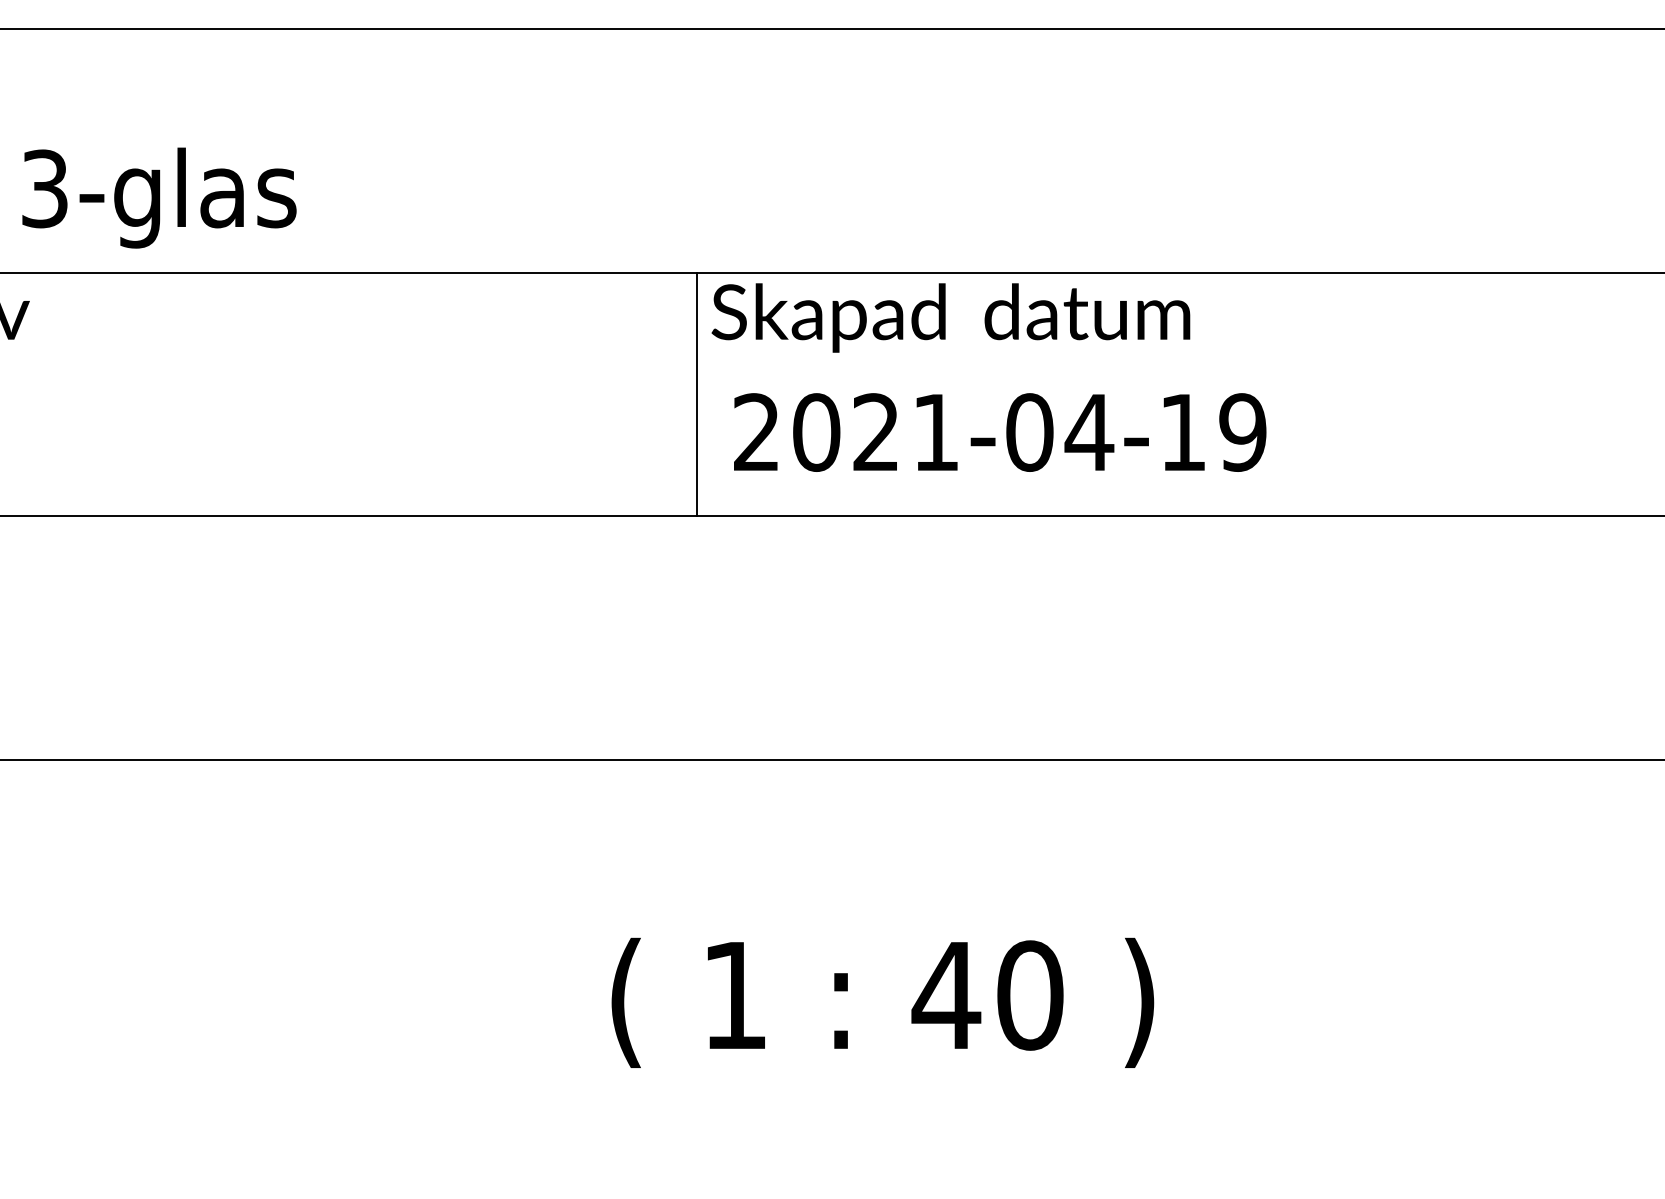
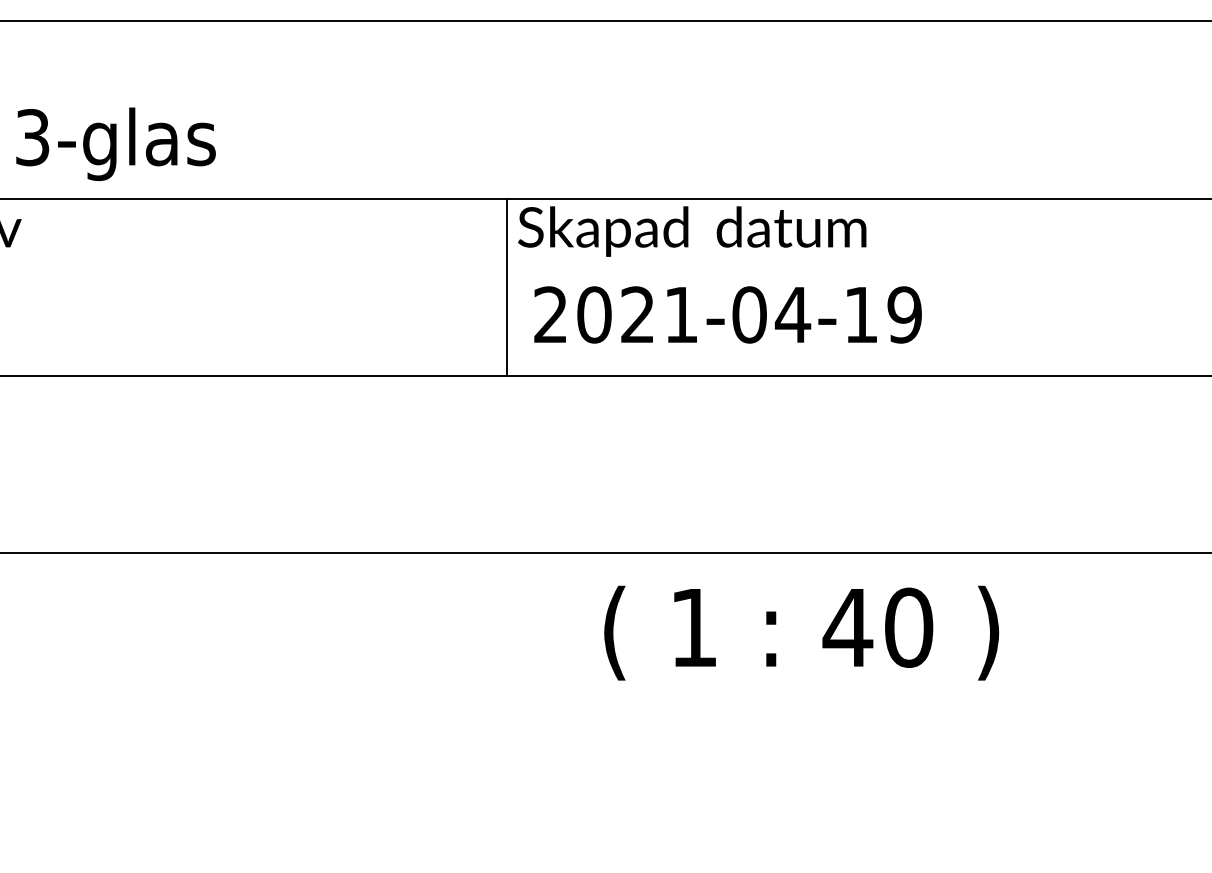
text: (882, 1001) -> (801, 632), moved

